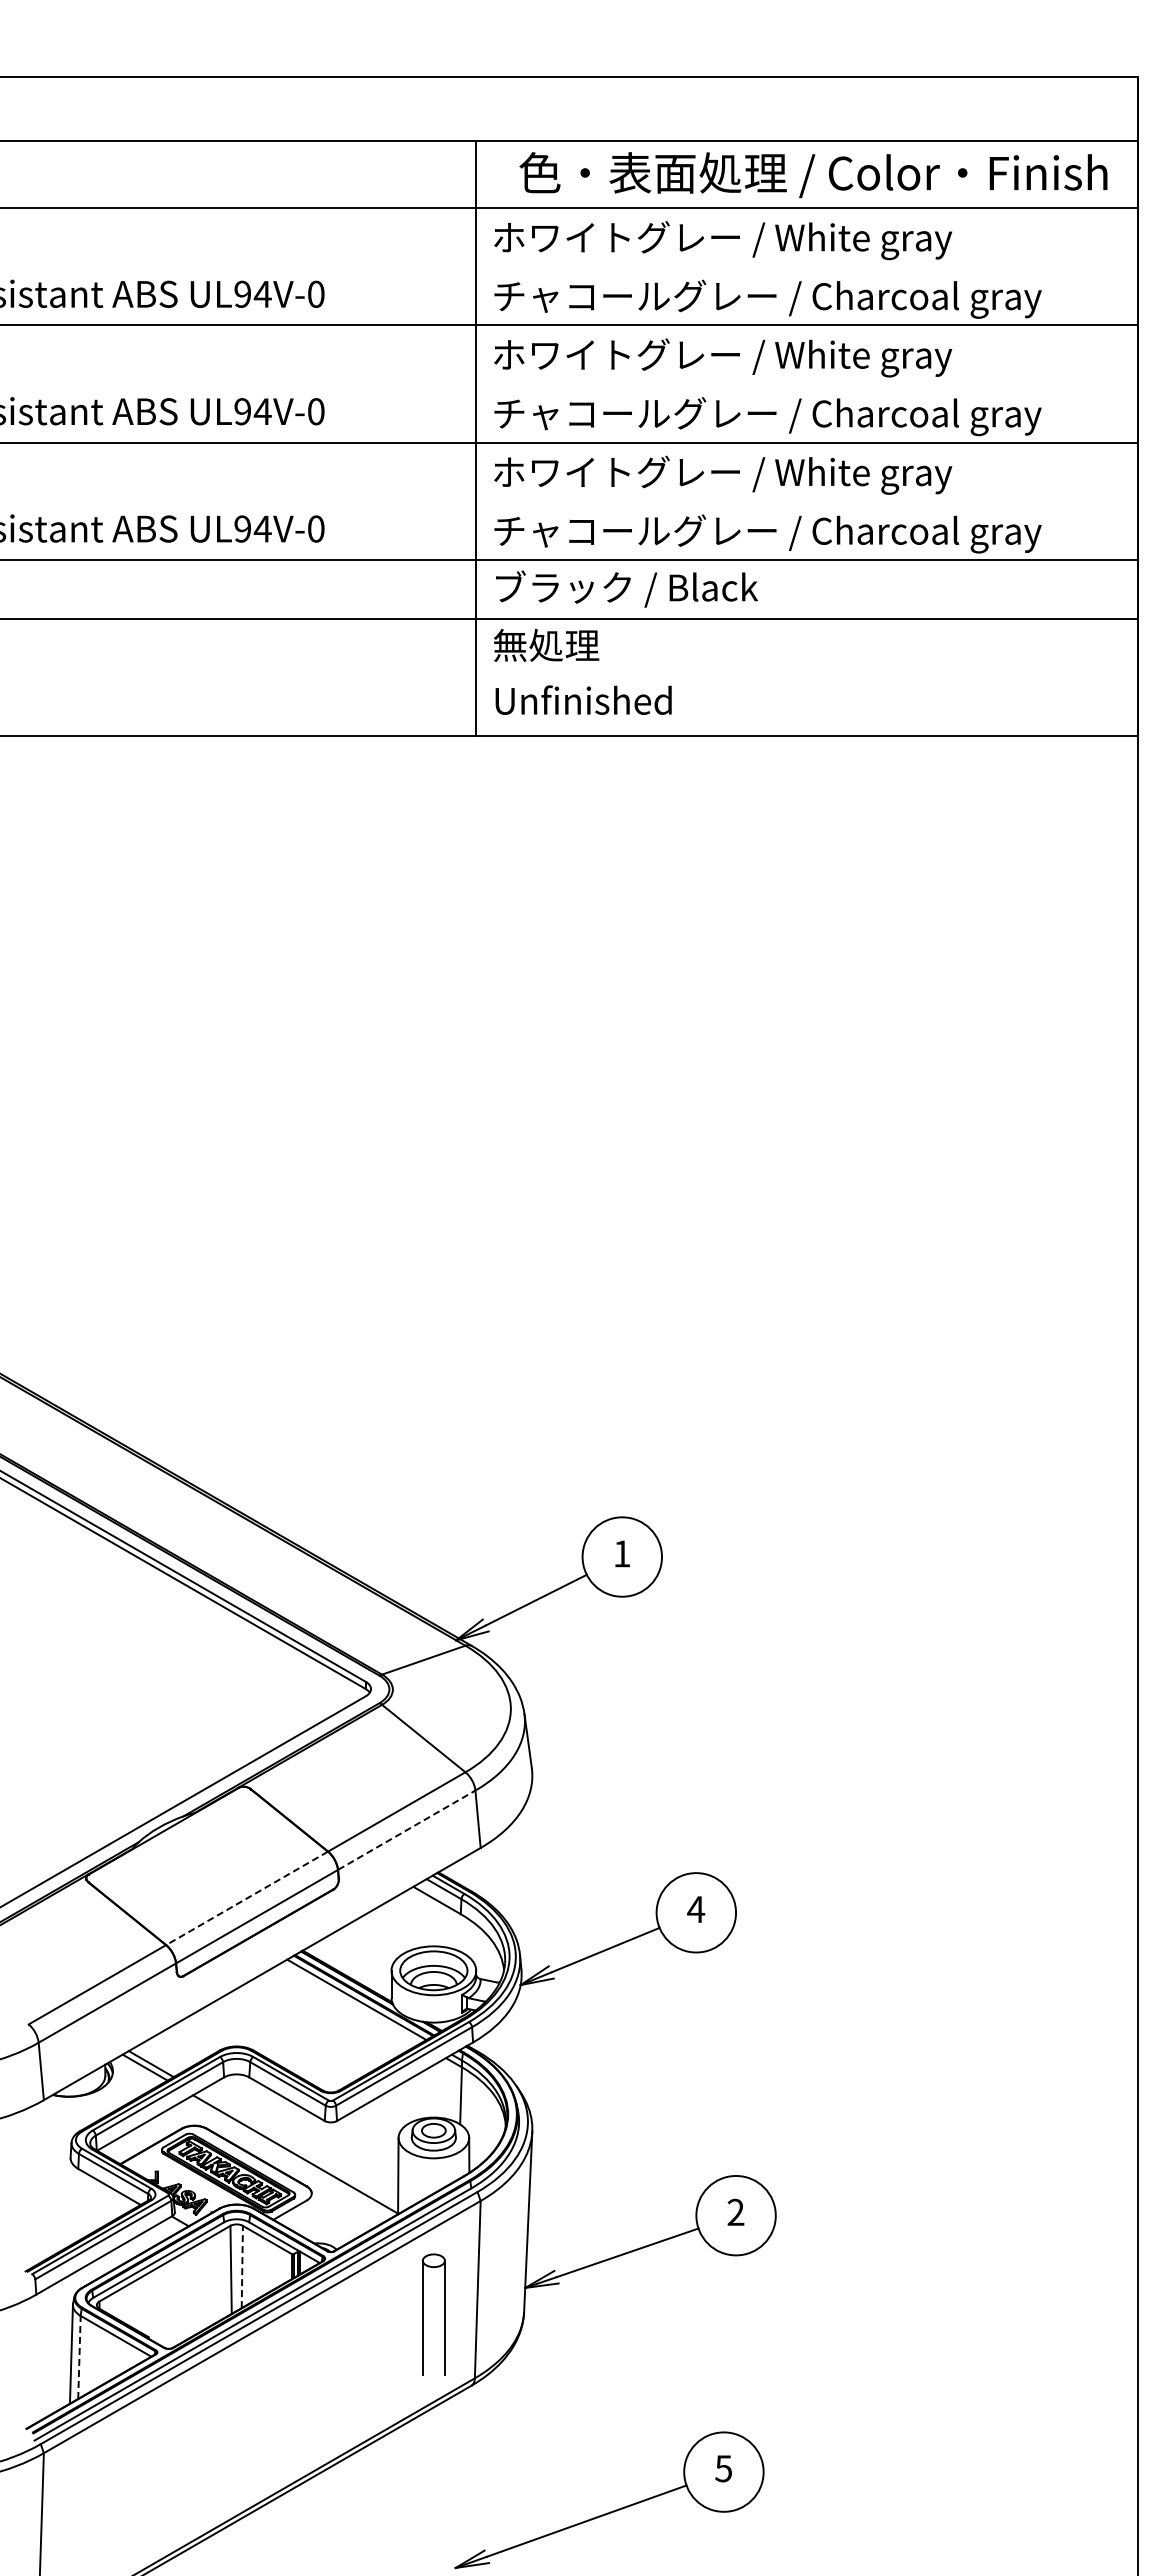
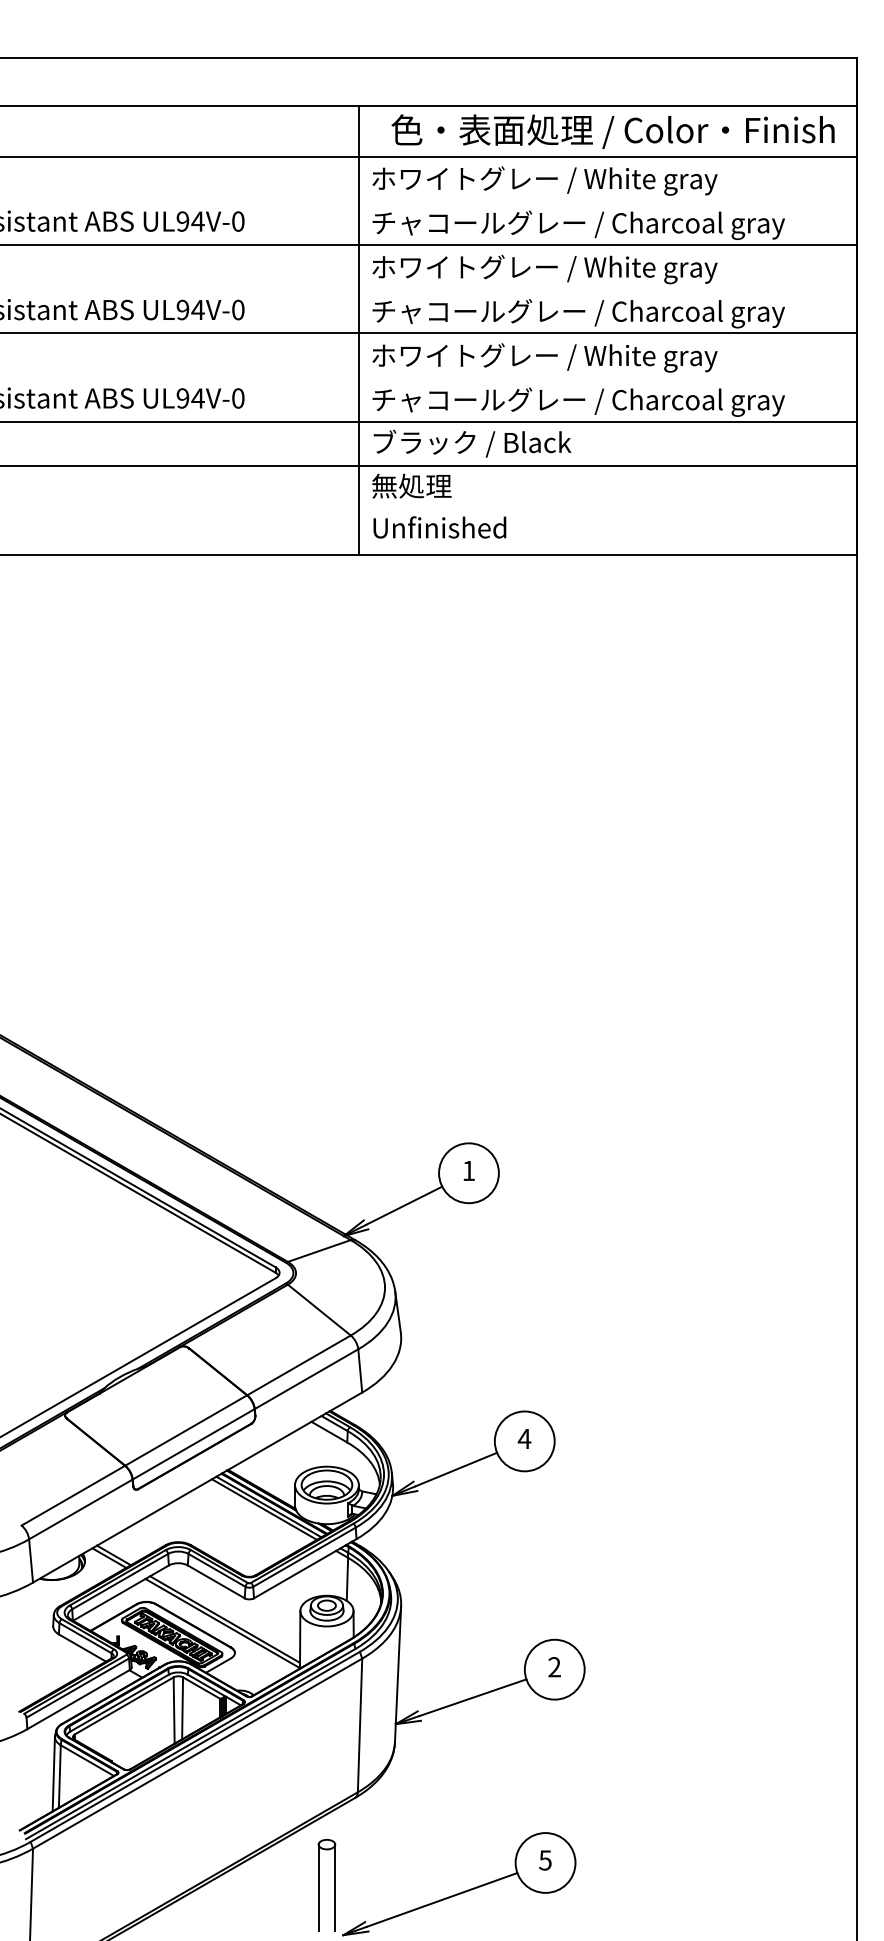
line: (407, 1829) -> (307, 1378), dashed -> solid
line: (246, 1898) -> (185, 1430), dashed -> solid
line: (350, 2003) -> (264, 1509), added
line: (298, 2148) -> (224, 1619), added
line: (242, 2266) -> (182, 1707), dashed -> solid
part: (423, 2314) -> (319, 1885), moved
line: (79, 2357) -> (59, 1776), dashed -> solid

